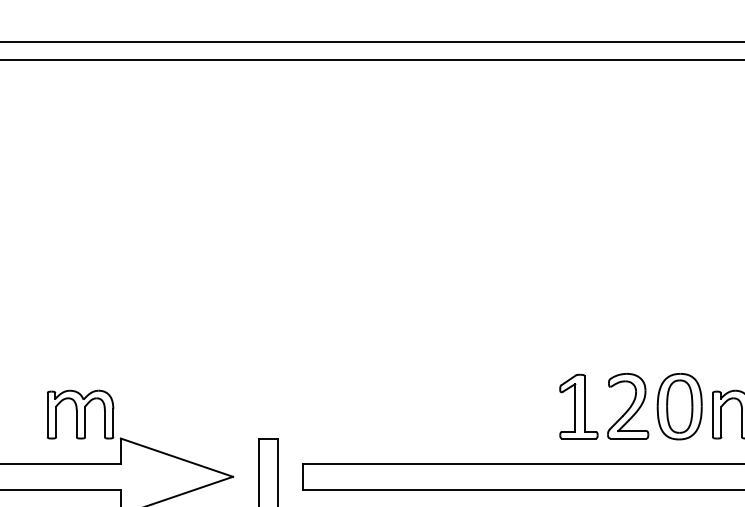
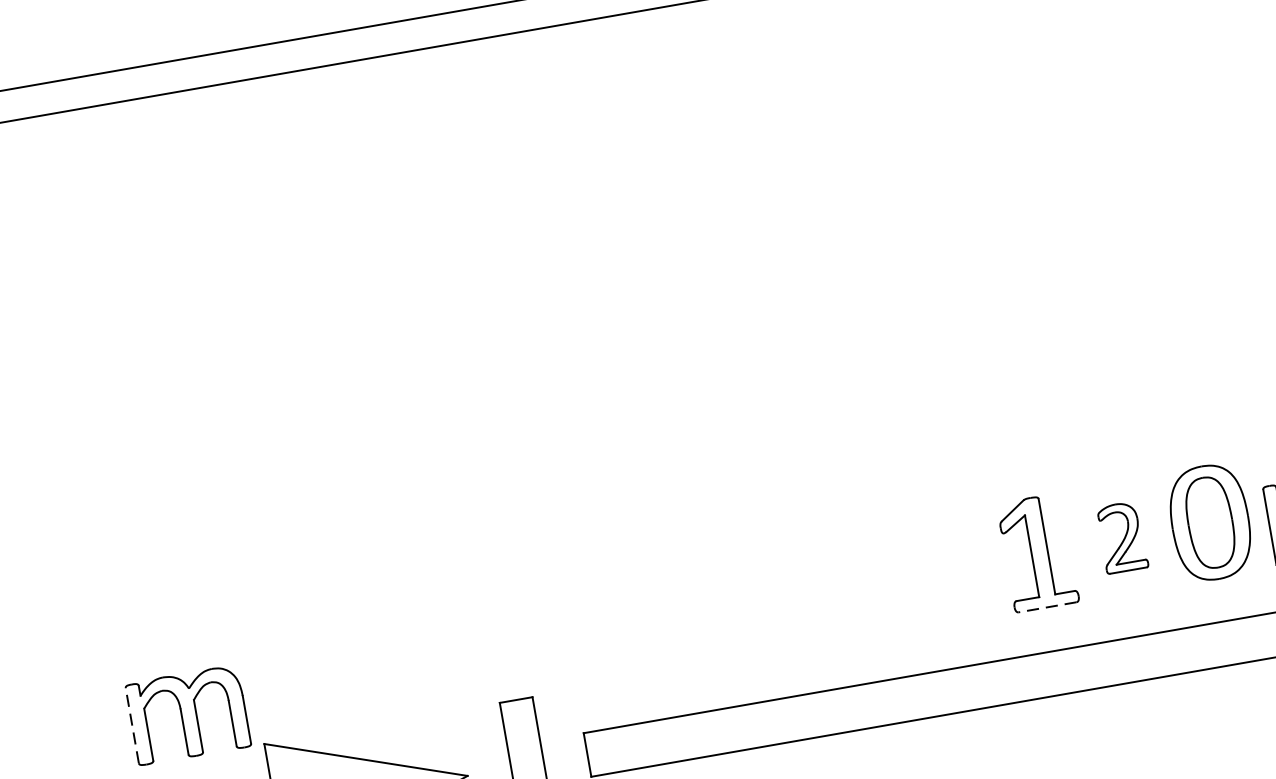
part: (628, 406) -> (1122, 537), size x0.6
line: (47, 415) -> (132, 726), solid -> dashed
line: (578, 438) -> (1046, 607), solid -> dashed

